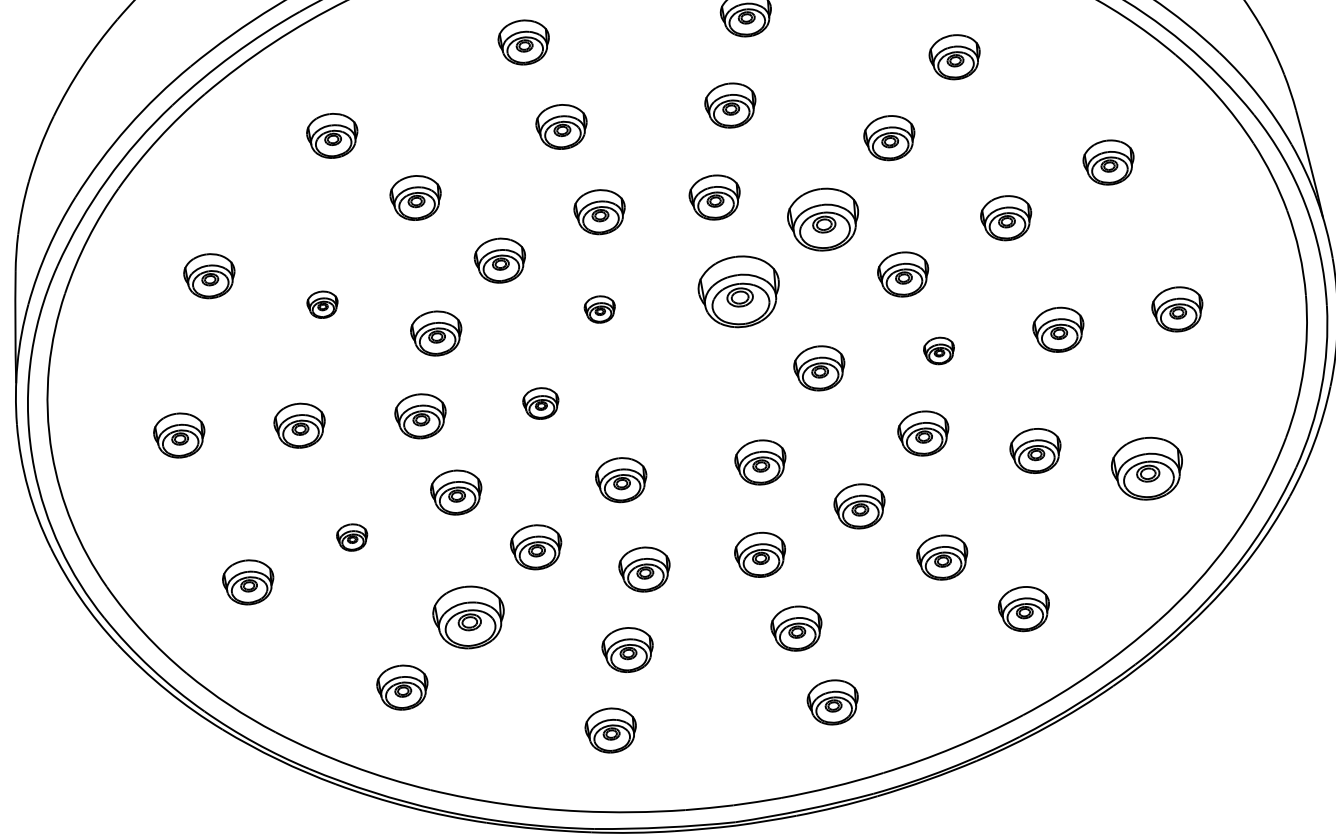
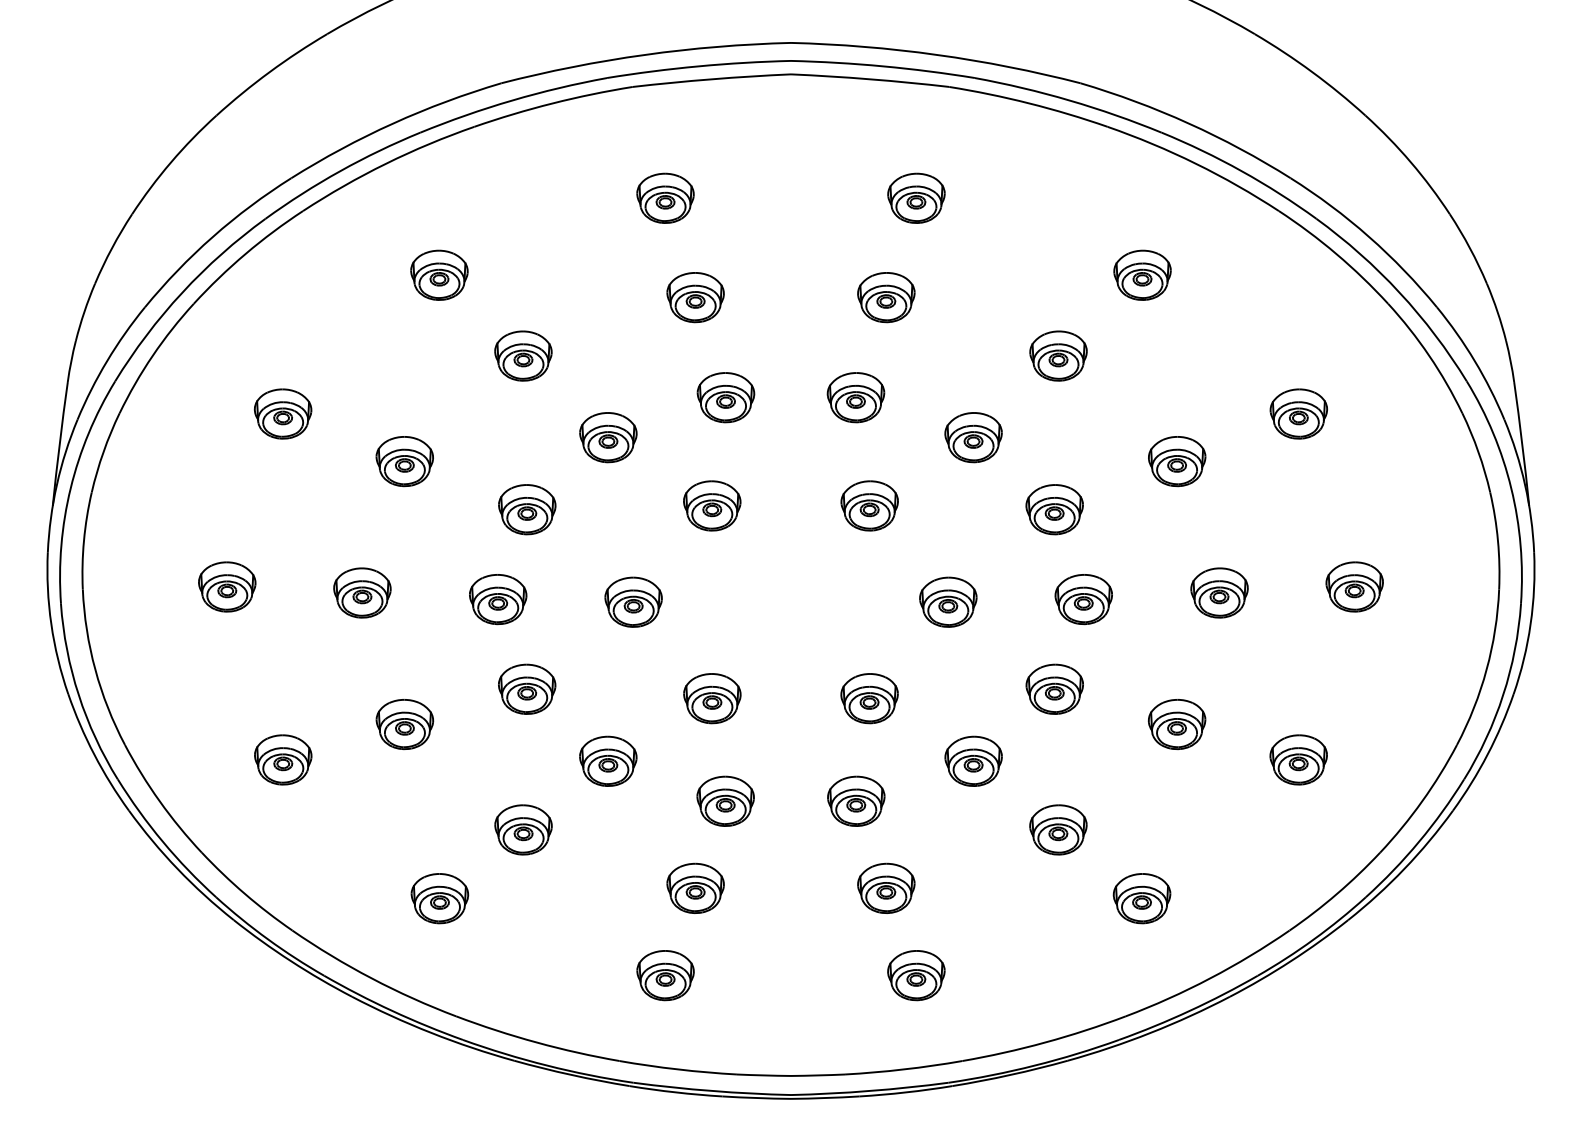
part: (823, 219) -> (973, 437), size x0.71
part: (739, 291) -> (869, 505), size x0.62
part: (322, 304) -> (404, 461), size x1.67
part: (600, 309) -> (712, 505), size x1.67
part: (939, 350) -> (1083, 599), size x1.67
part: (540, 402) -> (633, 601), size x1.43
part: (1147, 468) -> (1298, 759), size x0.71
part: (351, 537) -> (404, 724), size x1.67
part: (469, 617) -> (523, 829), size x0.71

